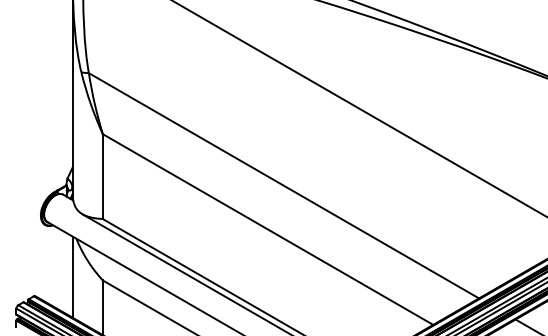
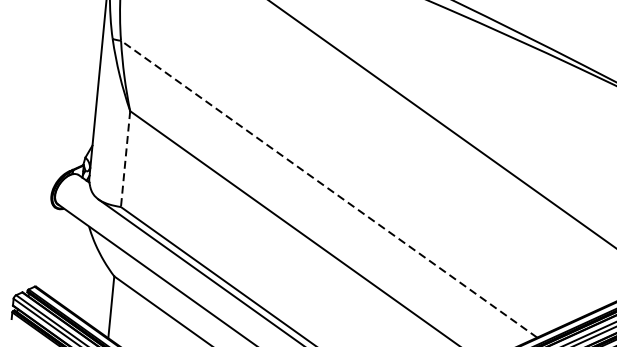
line: (102, 177) -> (125, 160), solid -> dashed
line: (283, 185) -> (328, 188), solid -> dashed
line: (72, 276) -> (80, 268), removed

